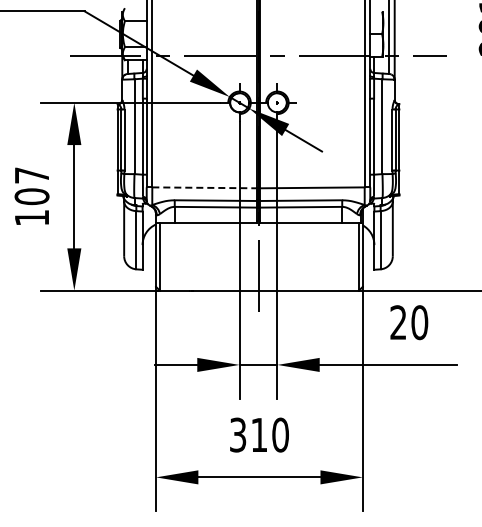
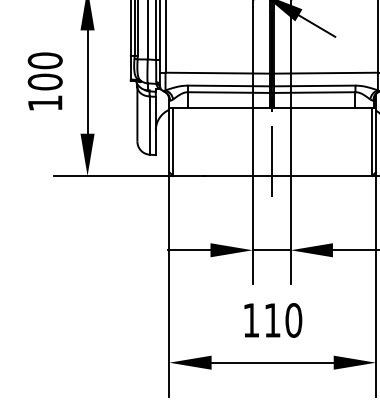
text: (31, 175) -> (44, 60), 107 -> 100
line: (204, 187) -> (217, 72), dashed -> solid
text: (238, 434) -> (251, 319), 310 -> 110

